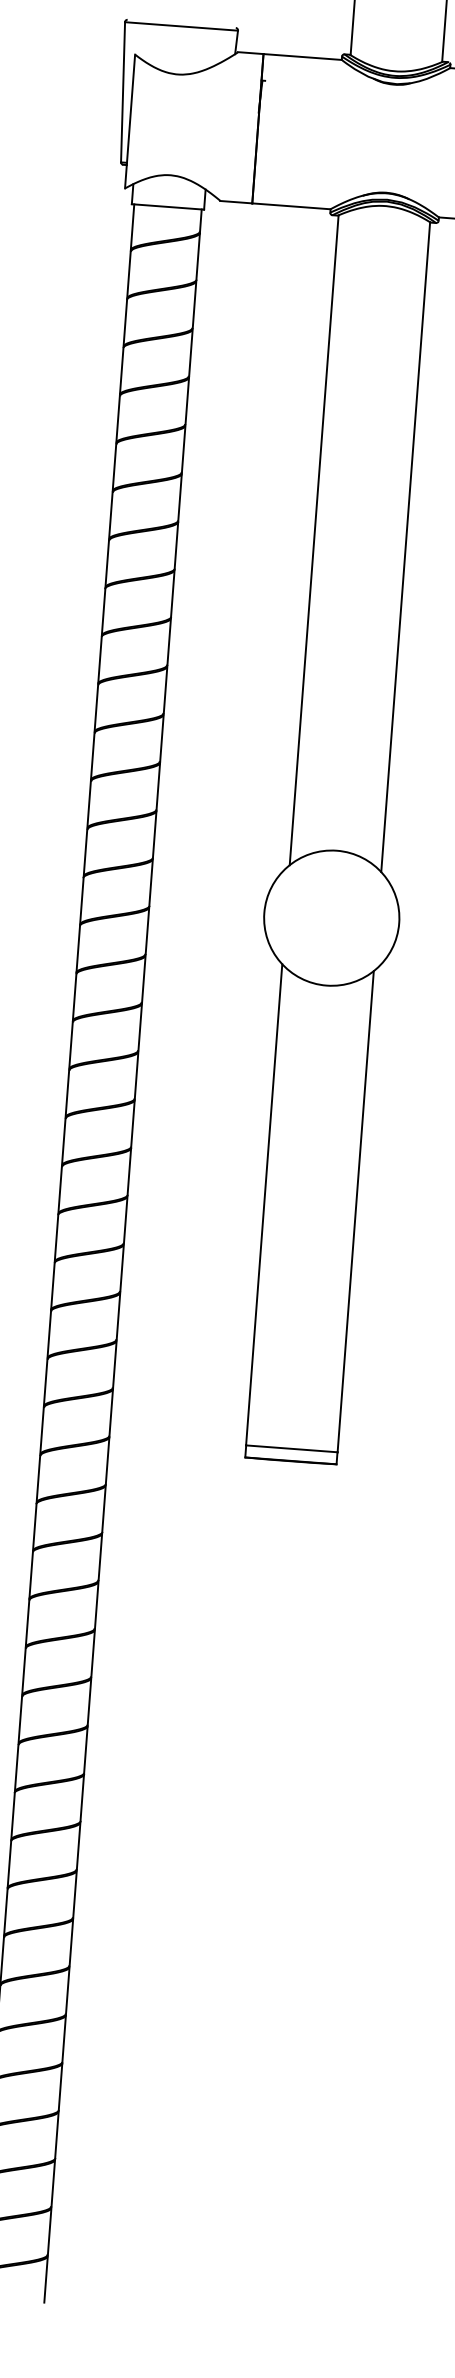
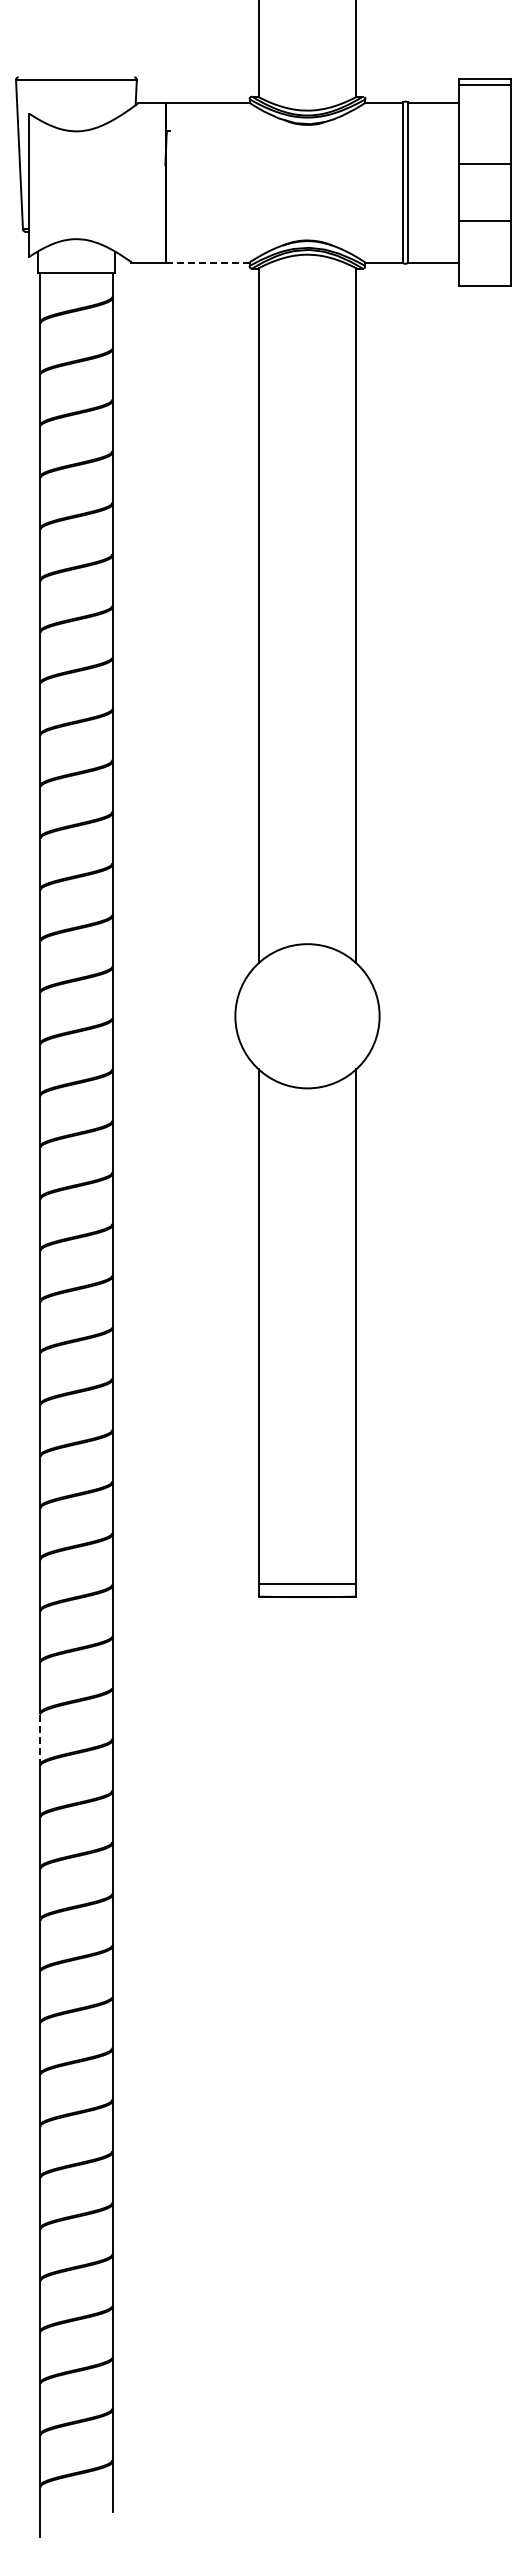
line: (291, 206) -> (207, 262), solid -> dashed
line: (31, 1575) -> (40, 1739), solid -> dashed

